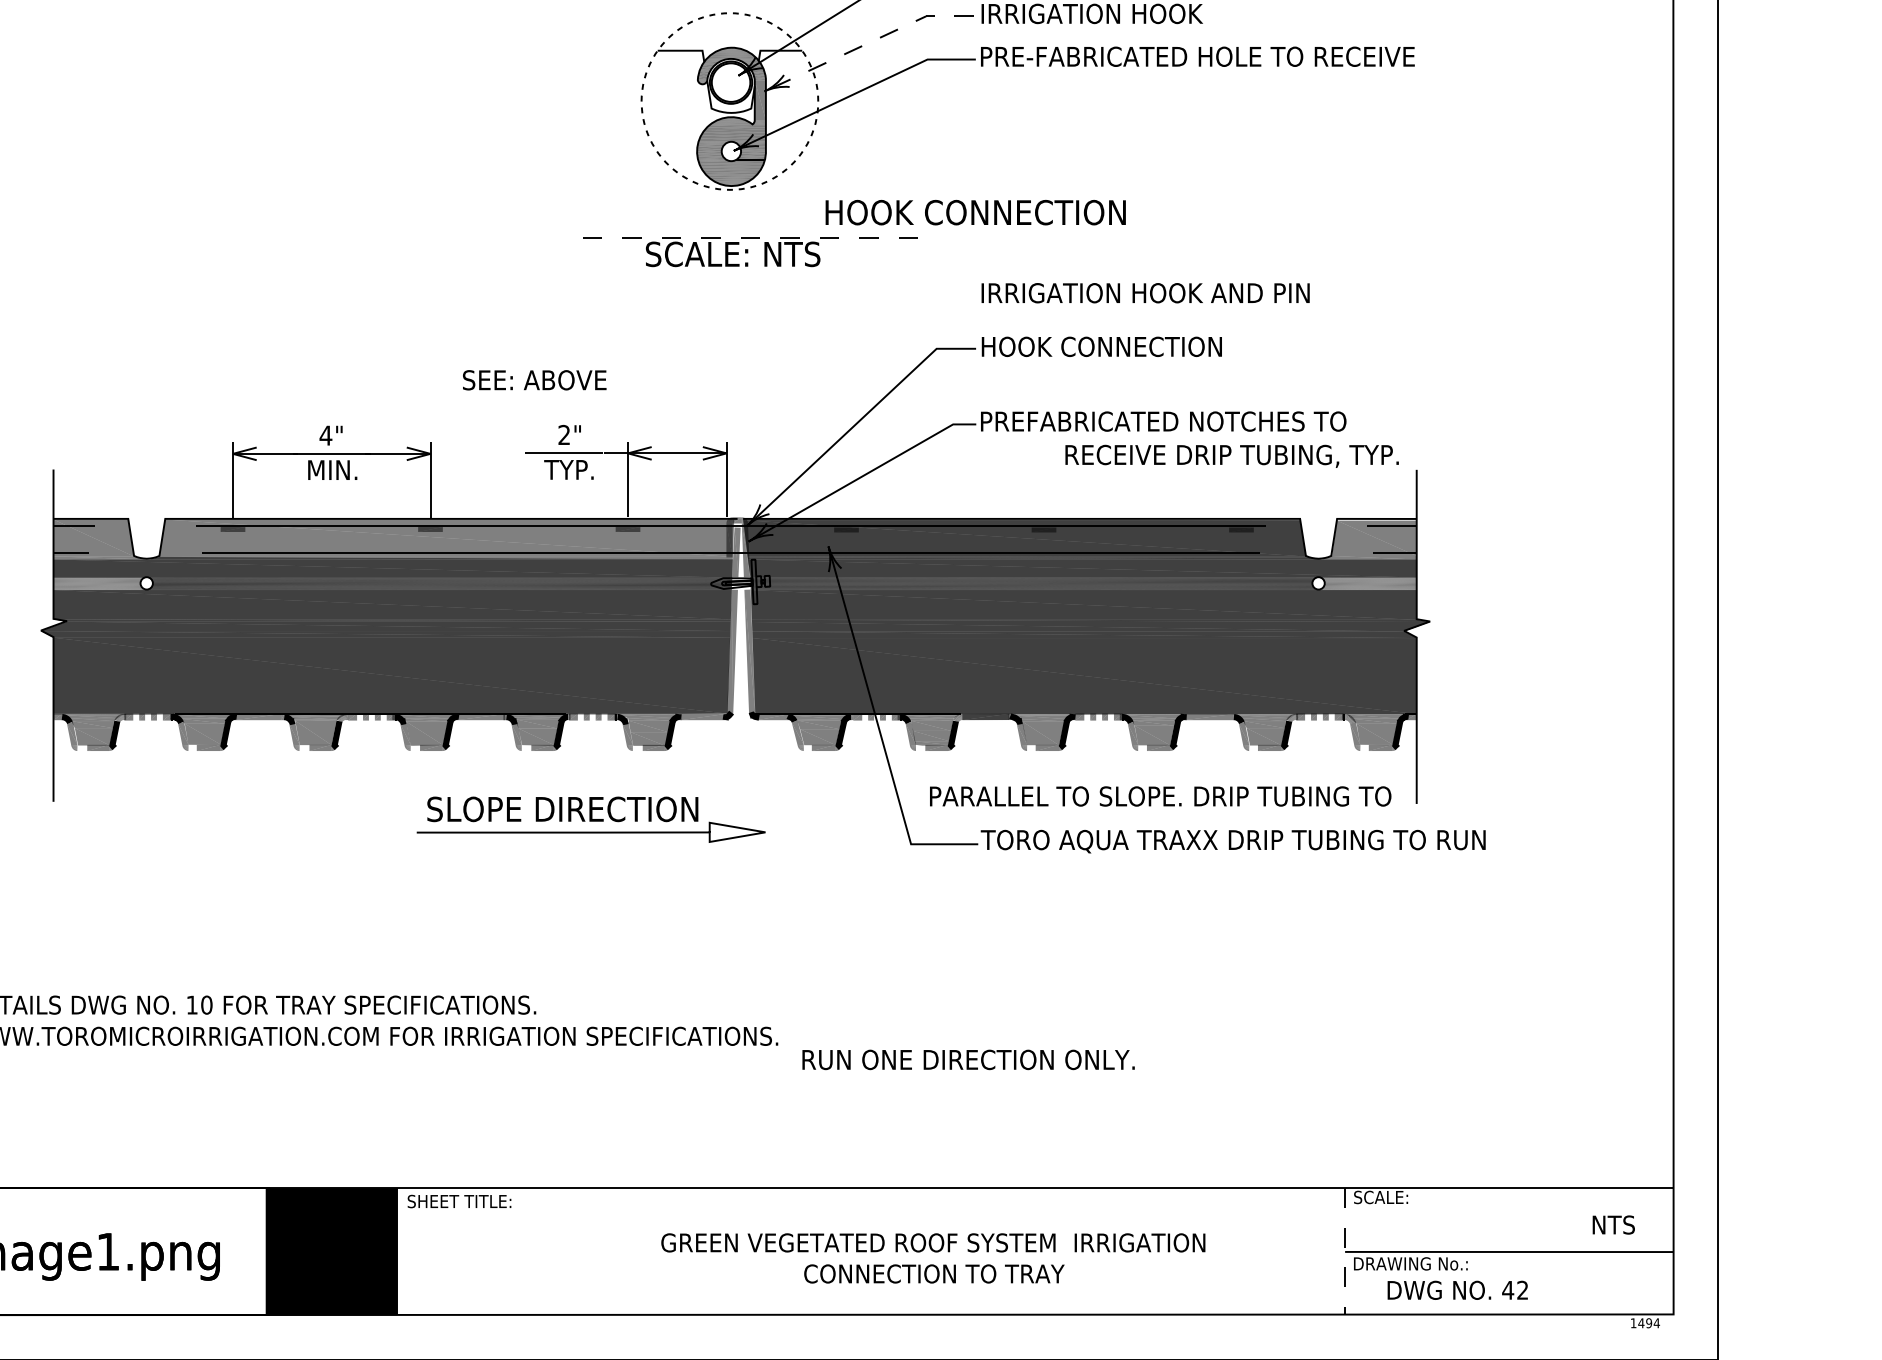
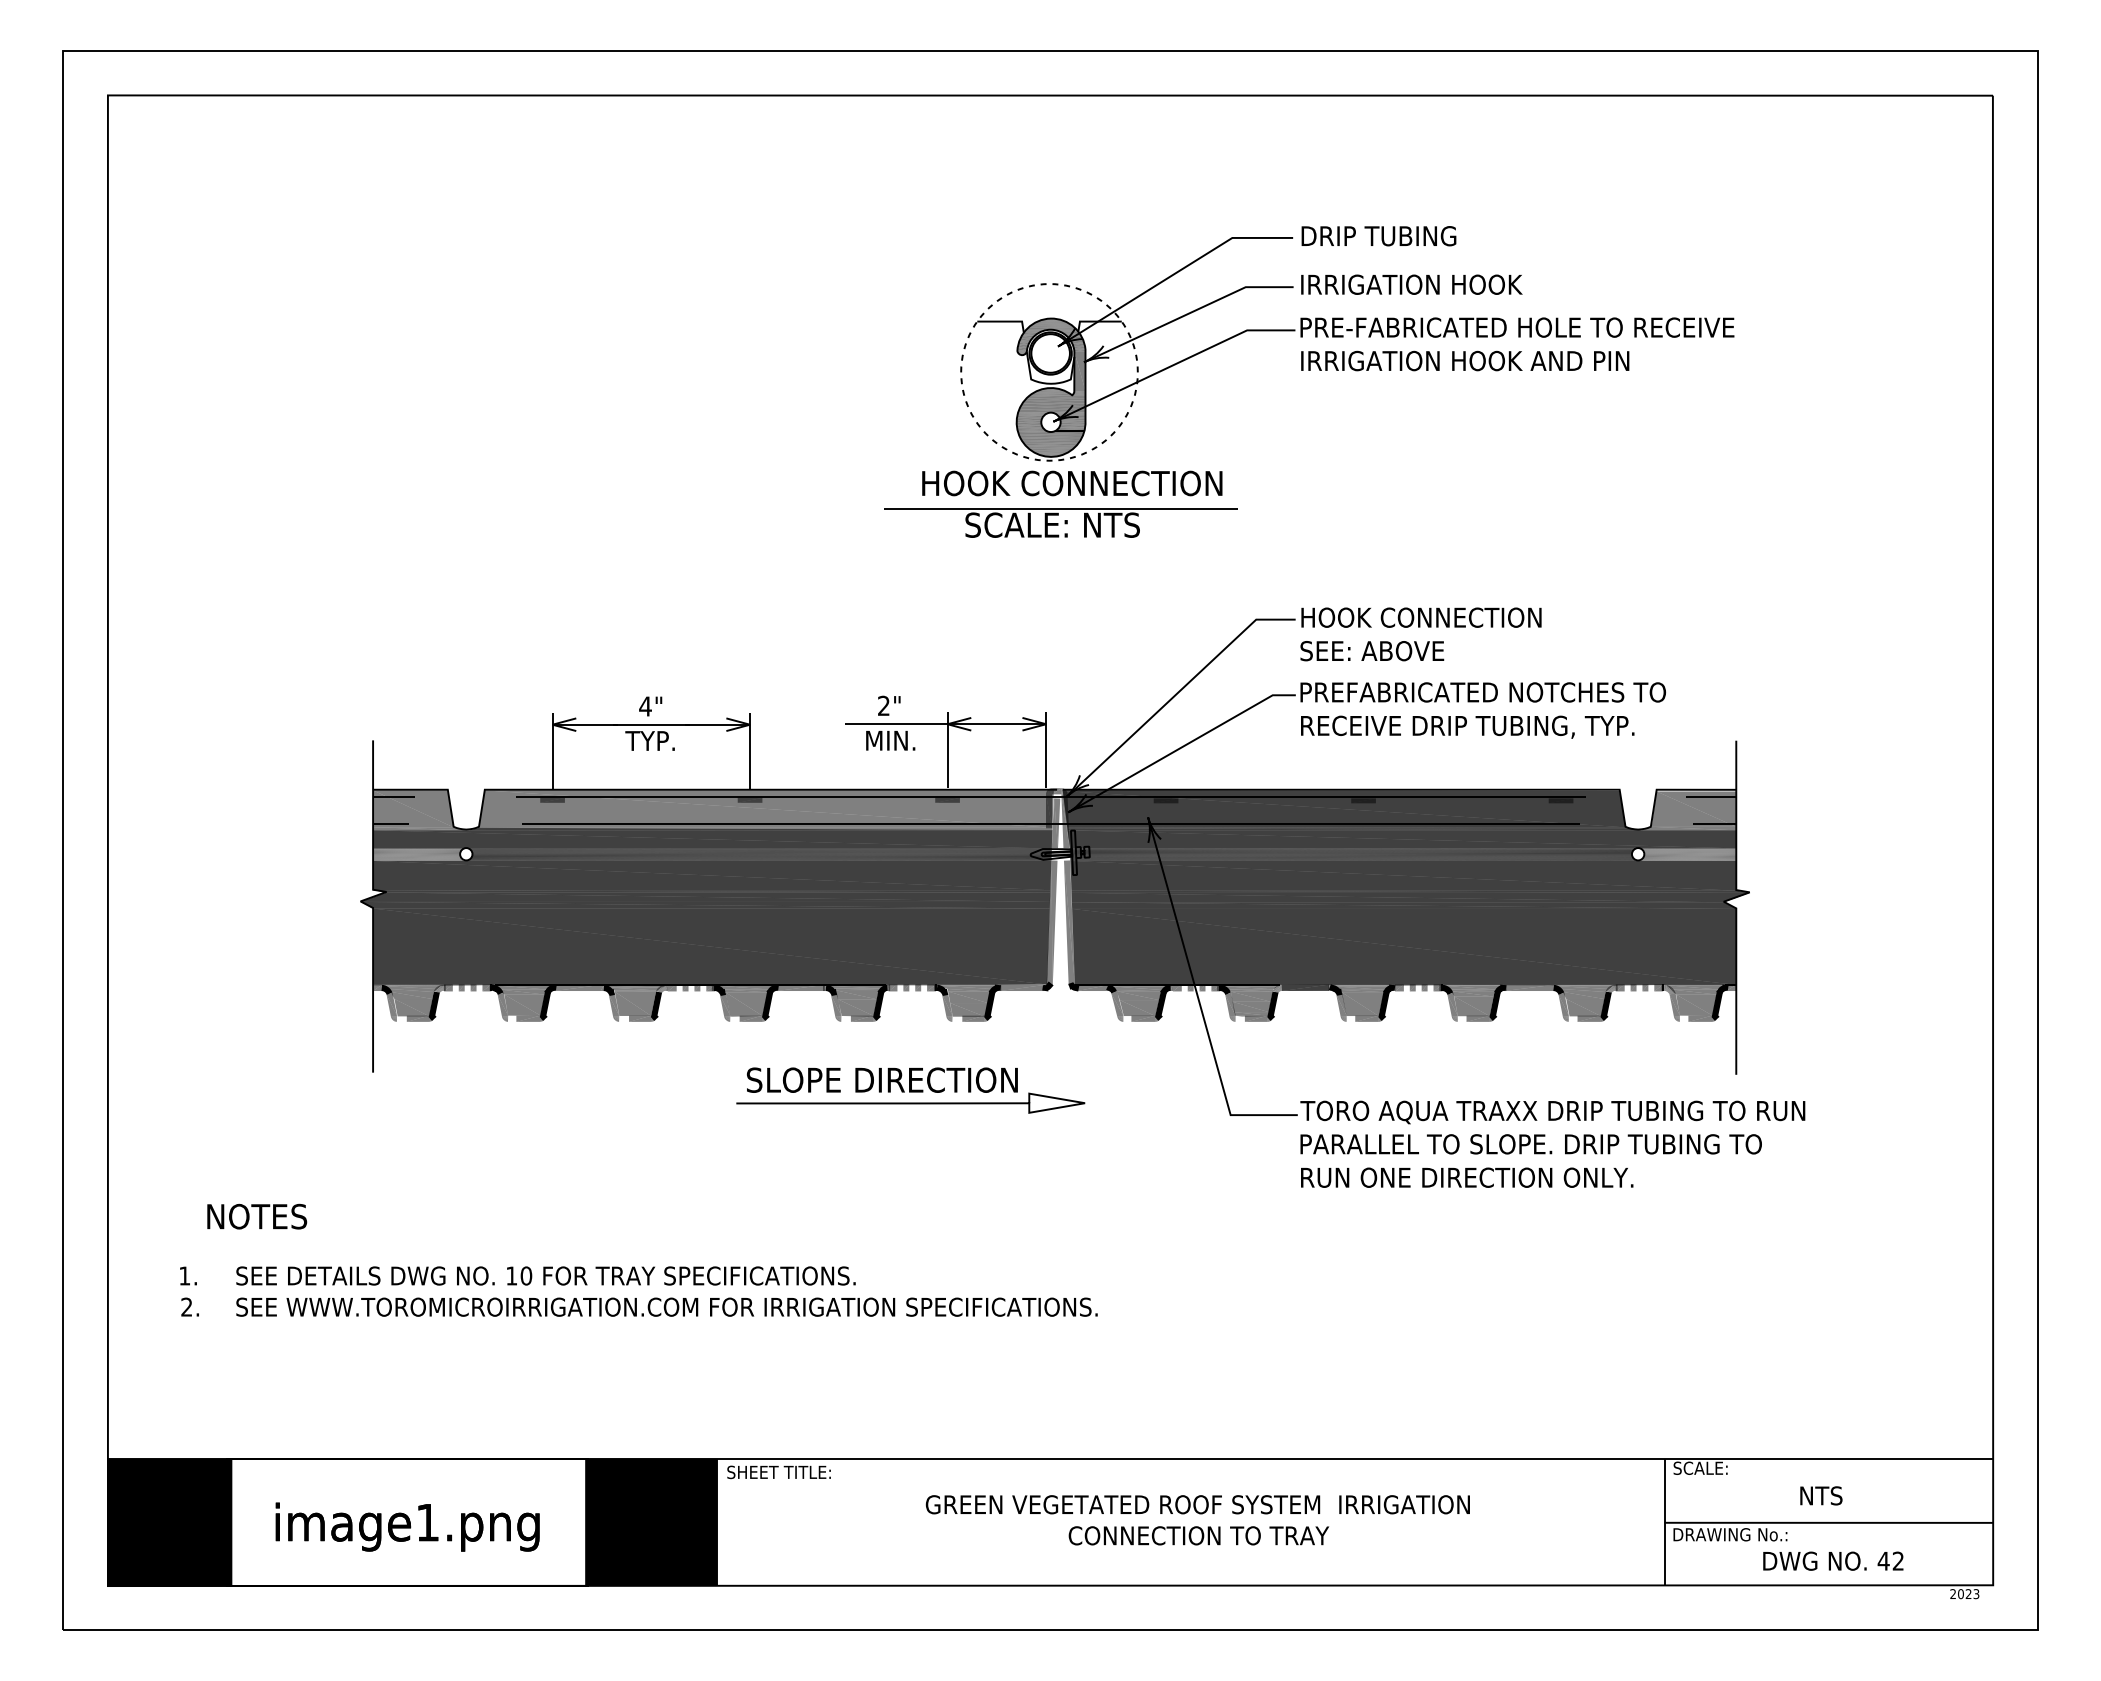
line: (867, 43) -> (1187, 314), dashed -> solid
text: (975, 212) -> (1072, 483), moved
line: (740, 237) -> (1060, 508), dashed -> solid
text: (1145, 292) -> (1465, 360), moved
text: (534, 380) -> (1372, 651), moved
text: (1231, 455) -> (1467, 726), moved
text: (330, 469) -> (650, 740), MIN. -> TYP.
text: (569, 469) -> (889, 740), TYP. -> MIN.
text: (1159, 796) -> (1530, 1144), moved
text: (968, 1059) -> (1467, 1177), moved
text: (1613, 1224) -> (1821, 1495), moved
line: (1344, 1252) -> (1664, 1523), dashed -> solid
text: (932, 1258) -> (1197, 1520), moved
text: (1457, 1289) -> (1833, 1560), moved
text: (1644, 1323) -> (1964, 1594), 1494 -> 2023

